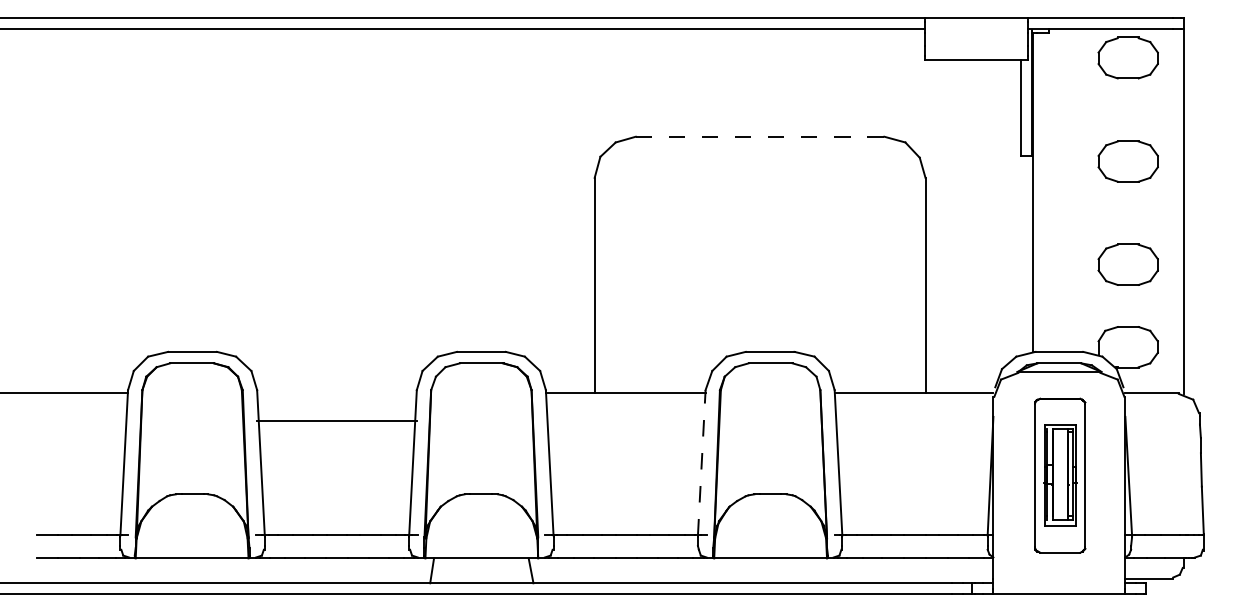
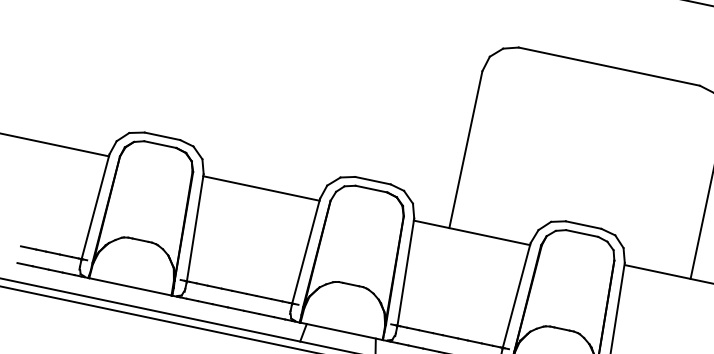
line: (760, 136) -> (609, 66), dashed -> solid
line: (336, 421) -> (261, 188), moved
line: (701, 462) -> (516, 295), dashed -> solid

